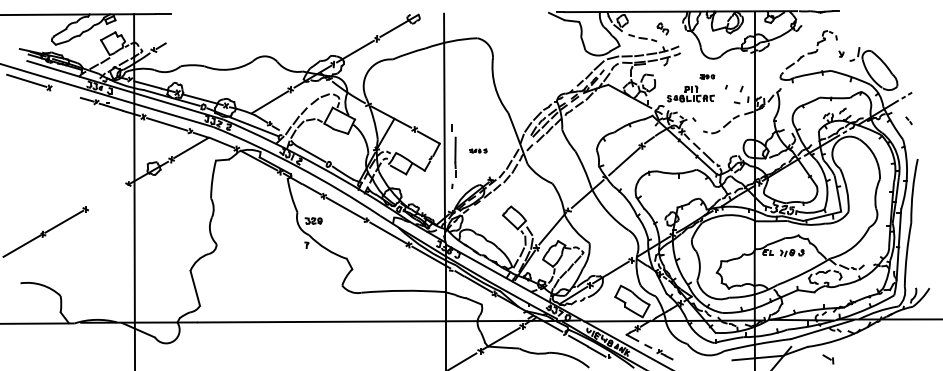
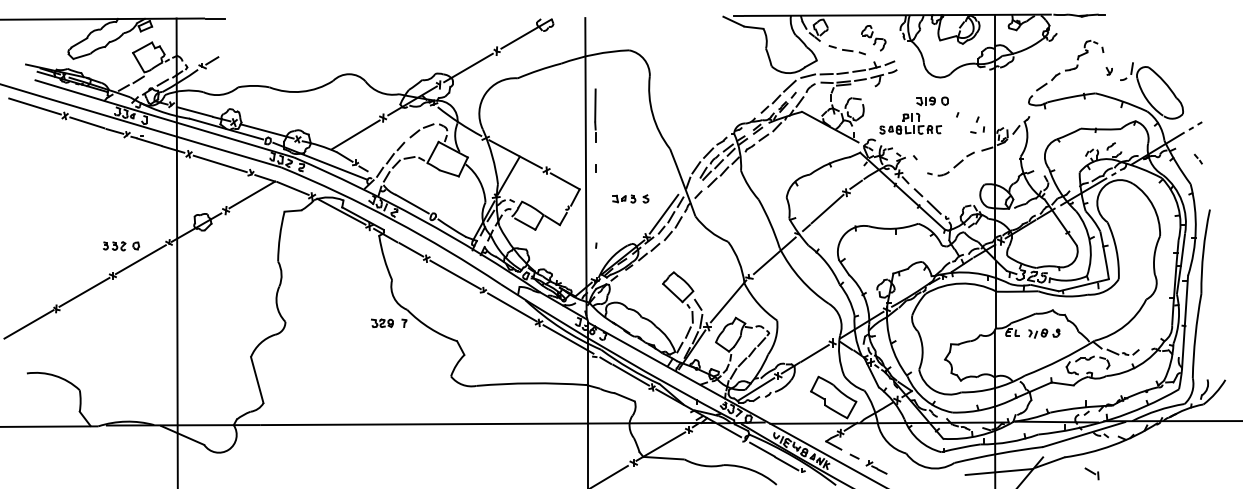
part: (662, 29) -> (873, 38), size x1.67
part: (707, 77) -> (932, 101), size x1.67
line: (66, 92) -> (87, 122), added
part: (741, 94) -> (977, 124), size x0.71
part: (478, 150) -> (630, 198), size x1.67
line: (455, 157) -> (595, 115), moved
line: (503, 161) -> (663, 213), added
part: (92, 187) -> (121, 246), added
line: (106, 196) -> (140, 259), added
part: (313, 220) -> (382, 322), moved

